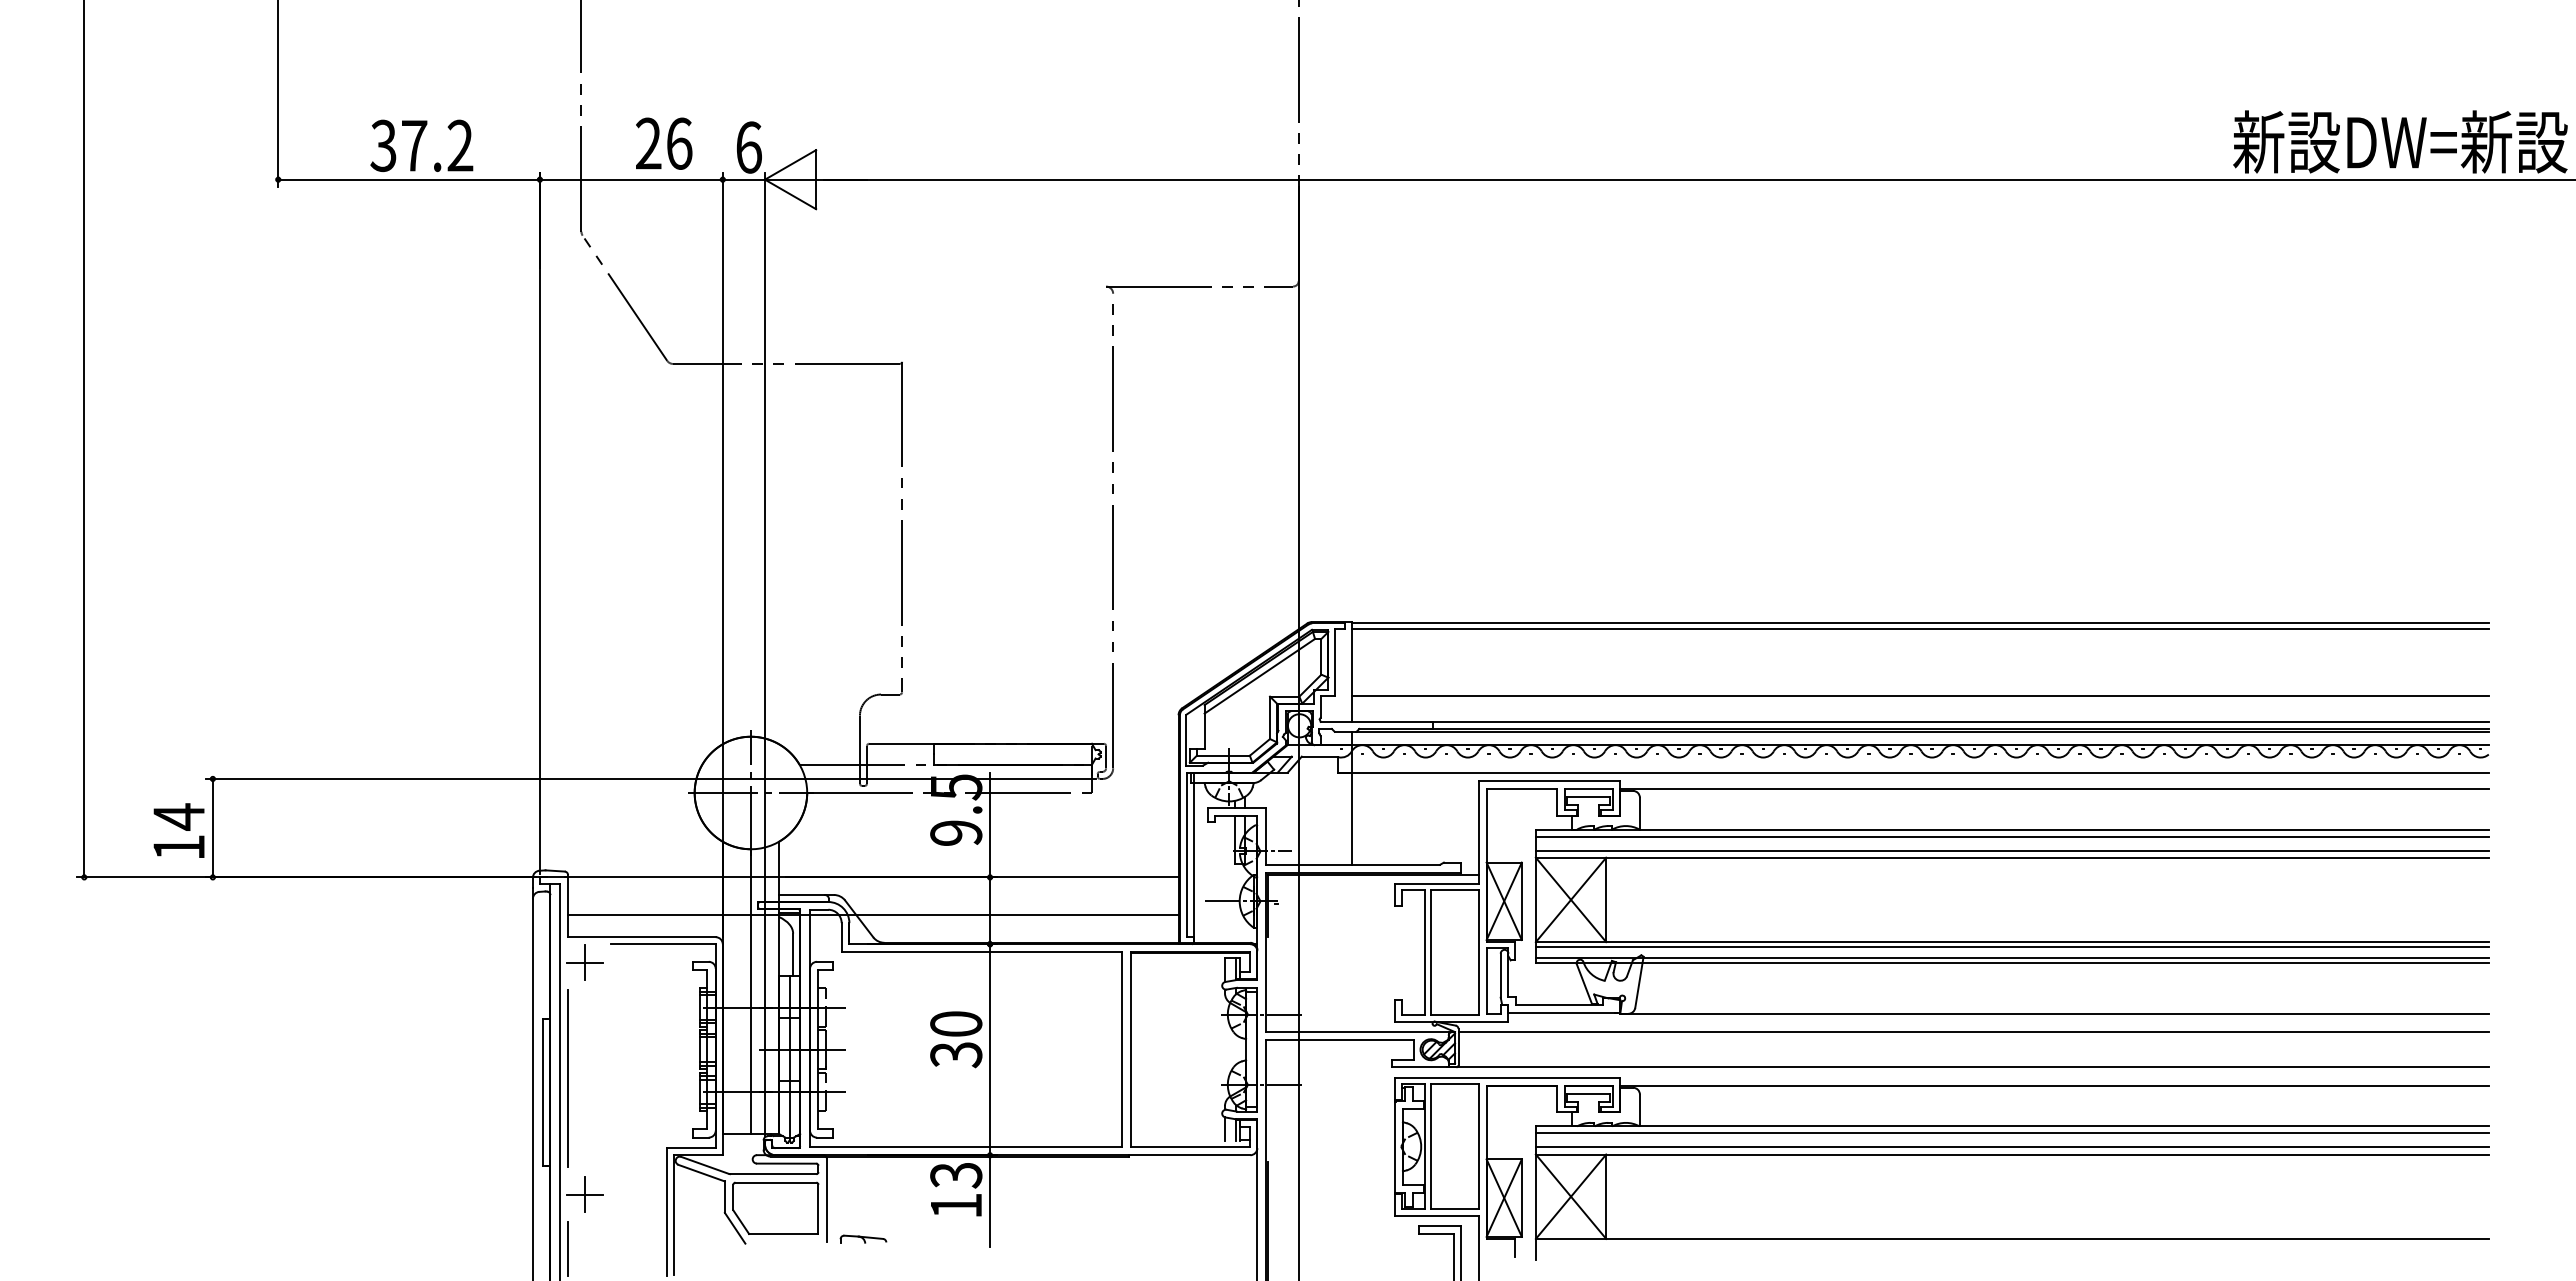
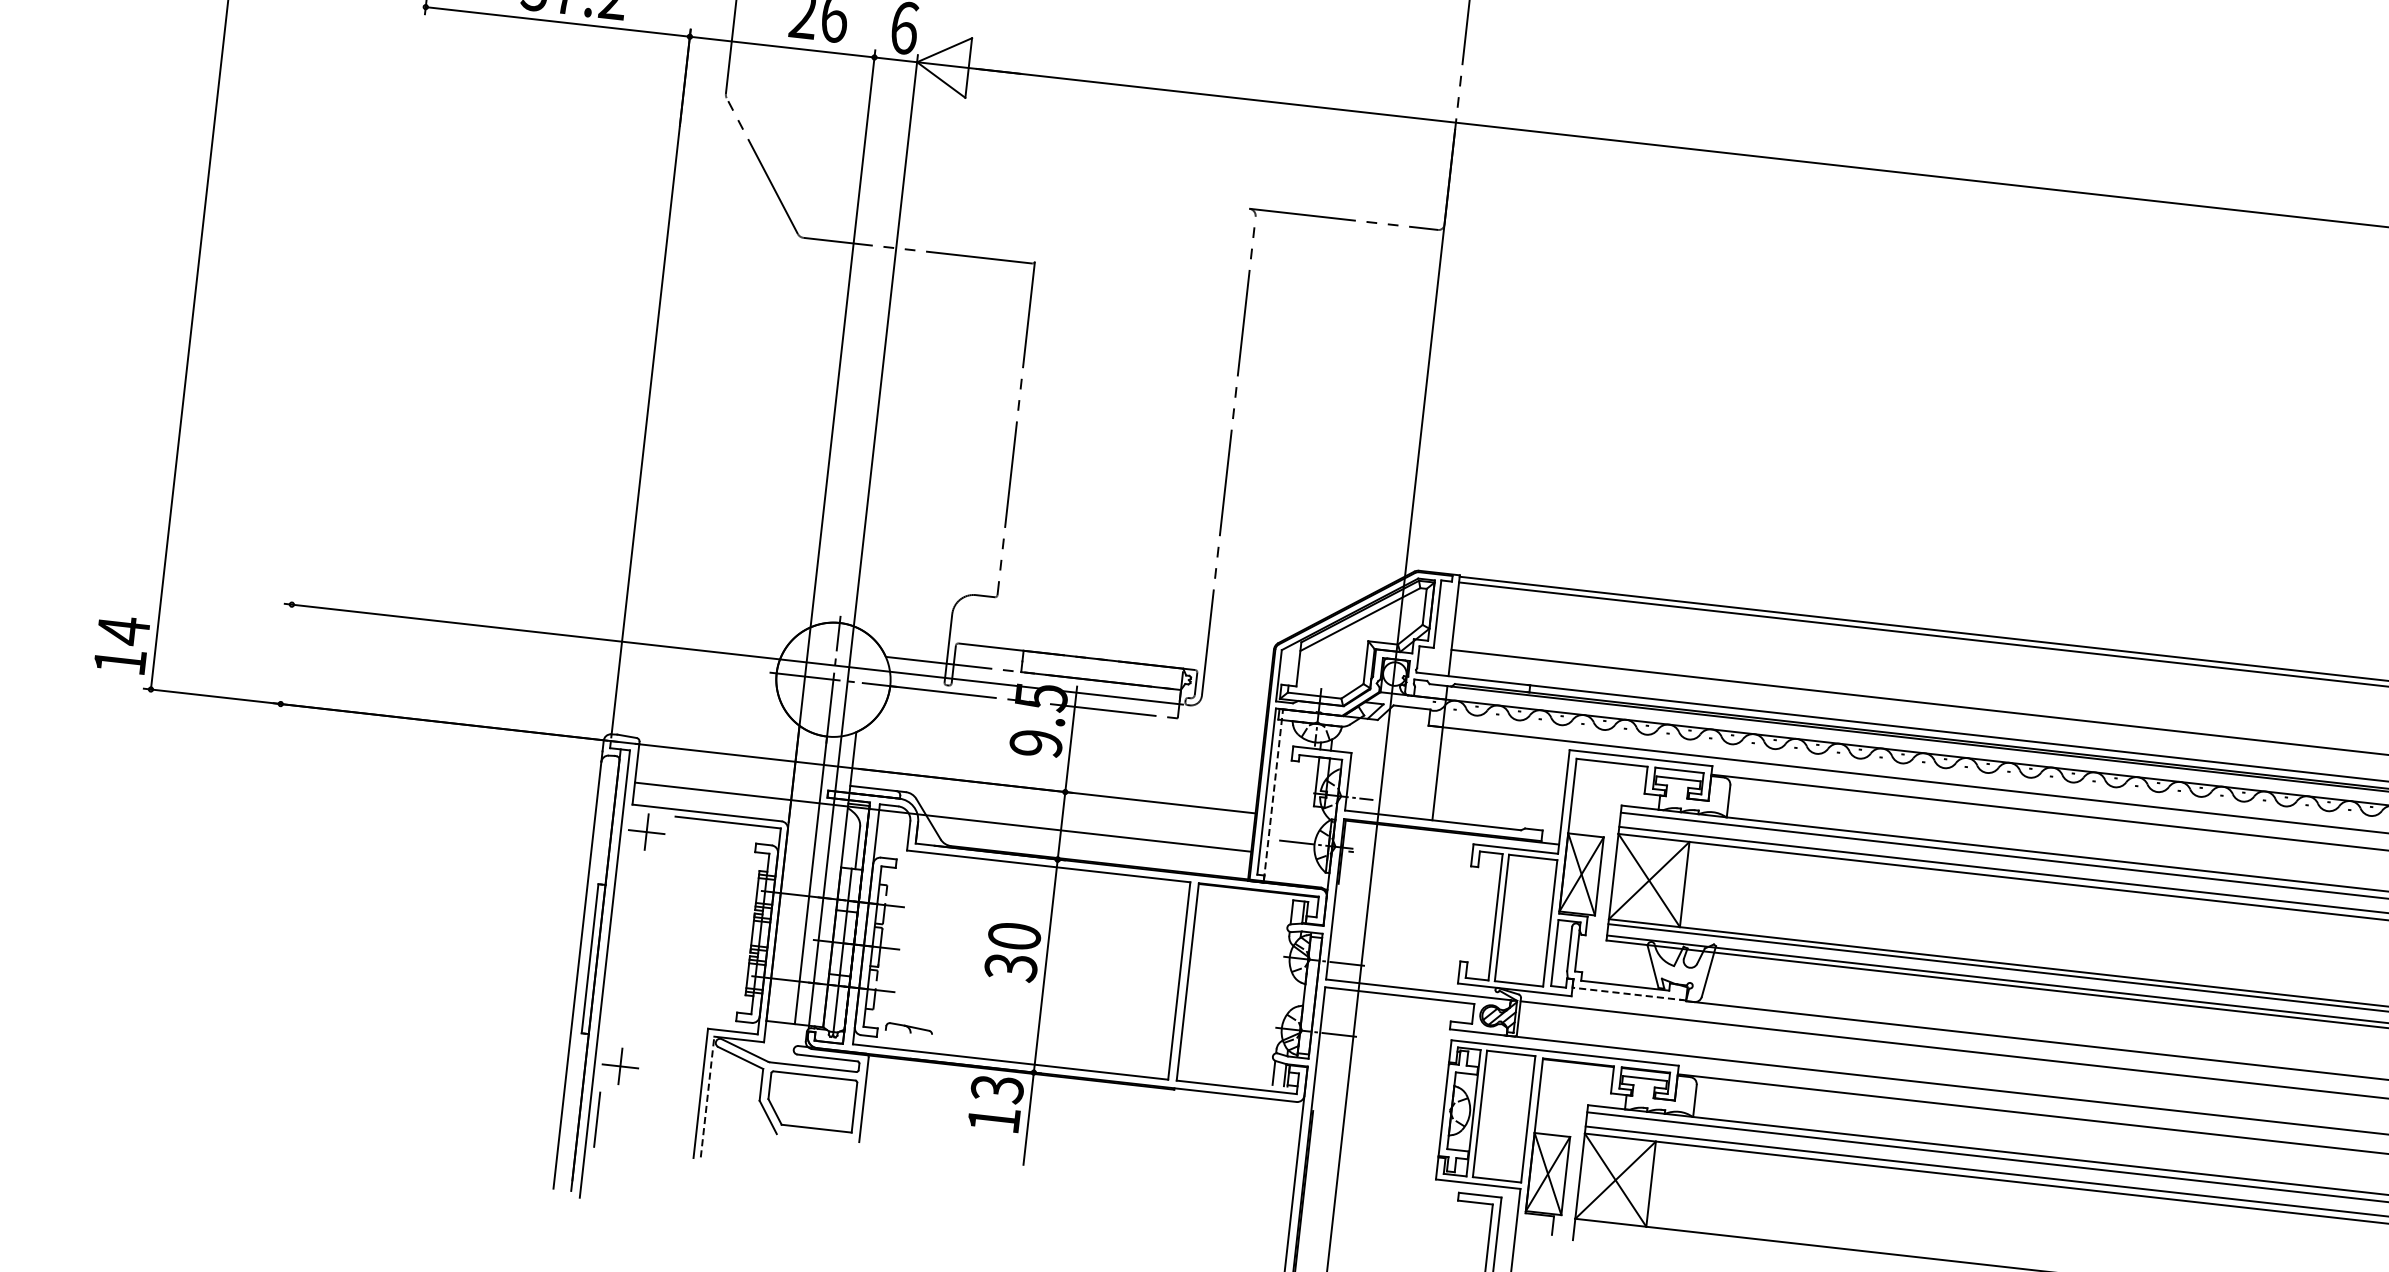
line: (212, 827) -> (286, 653), removed
text: (178, 830) -> (121, 644), moved
line: (1194, 857) -> (1273, 795), solid -> dashed
line: (1563, 1013) -> (1628, 994), solid -> dashed
line: (568, 1077) -> (617, 946), removed
line: (673, 1215) -> (707, 1097), solid -> dashed
part: (863, 1238) -> (909, 1028), moved

